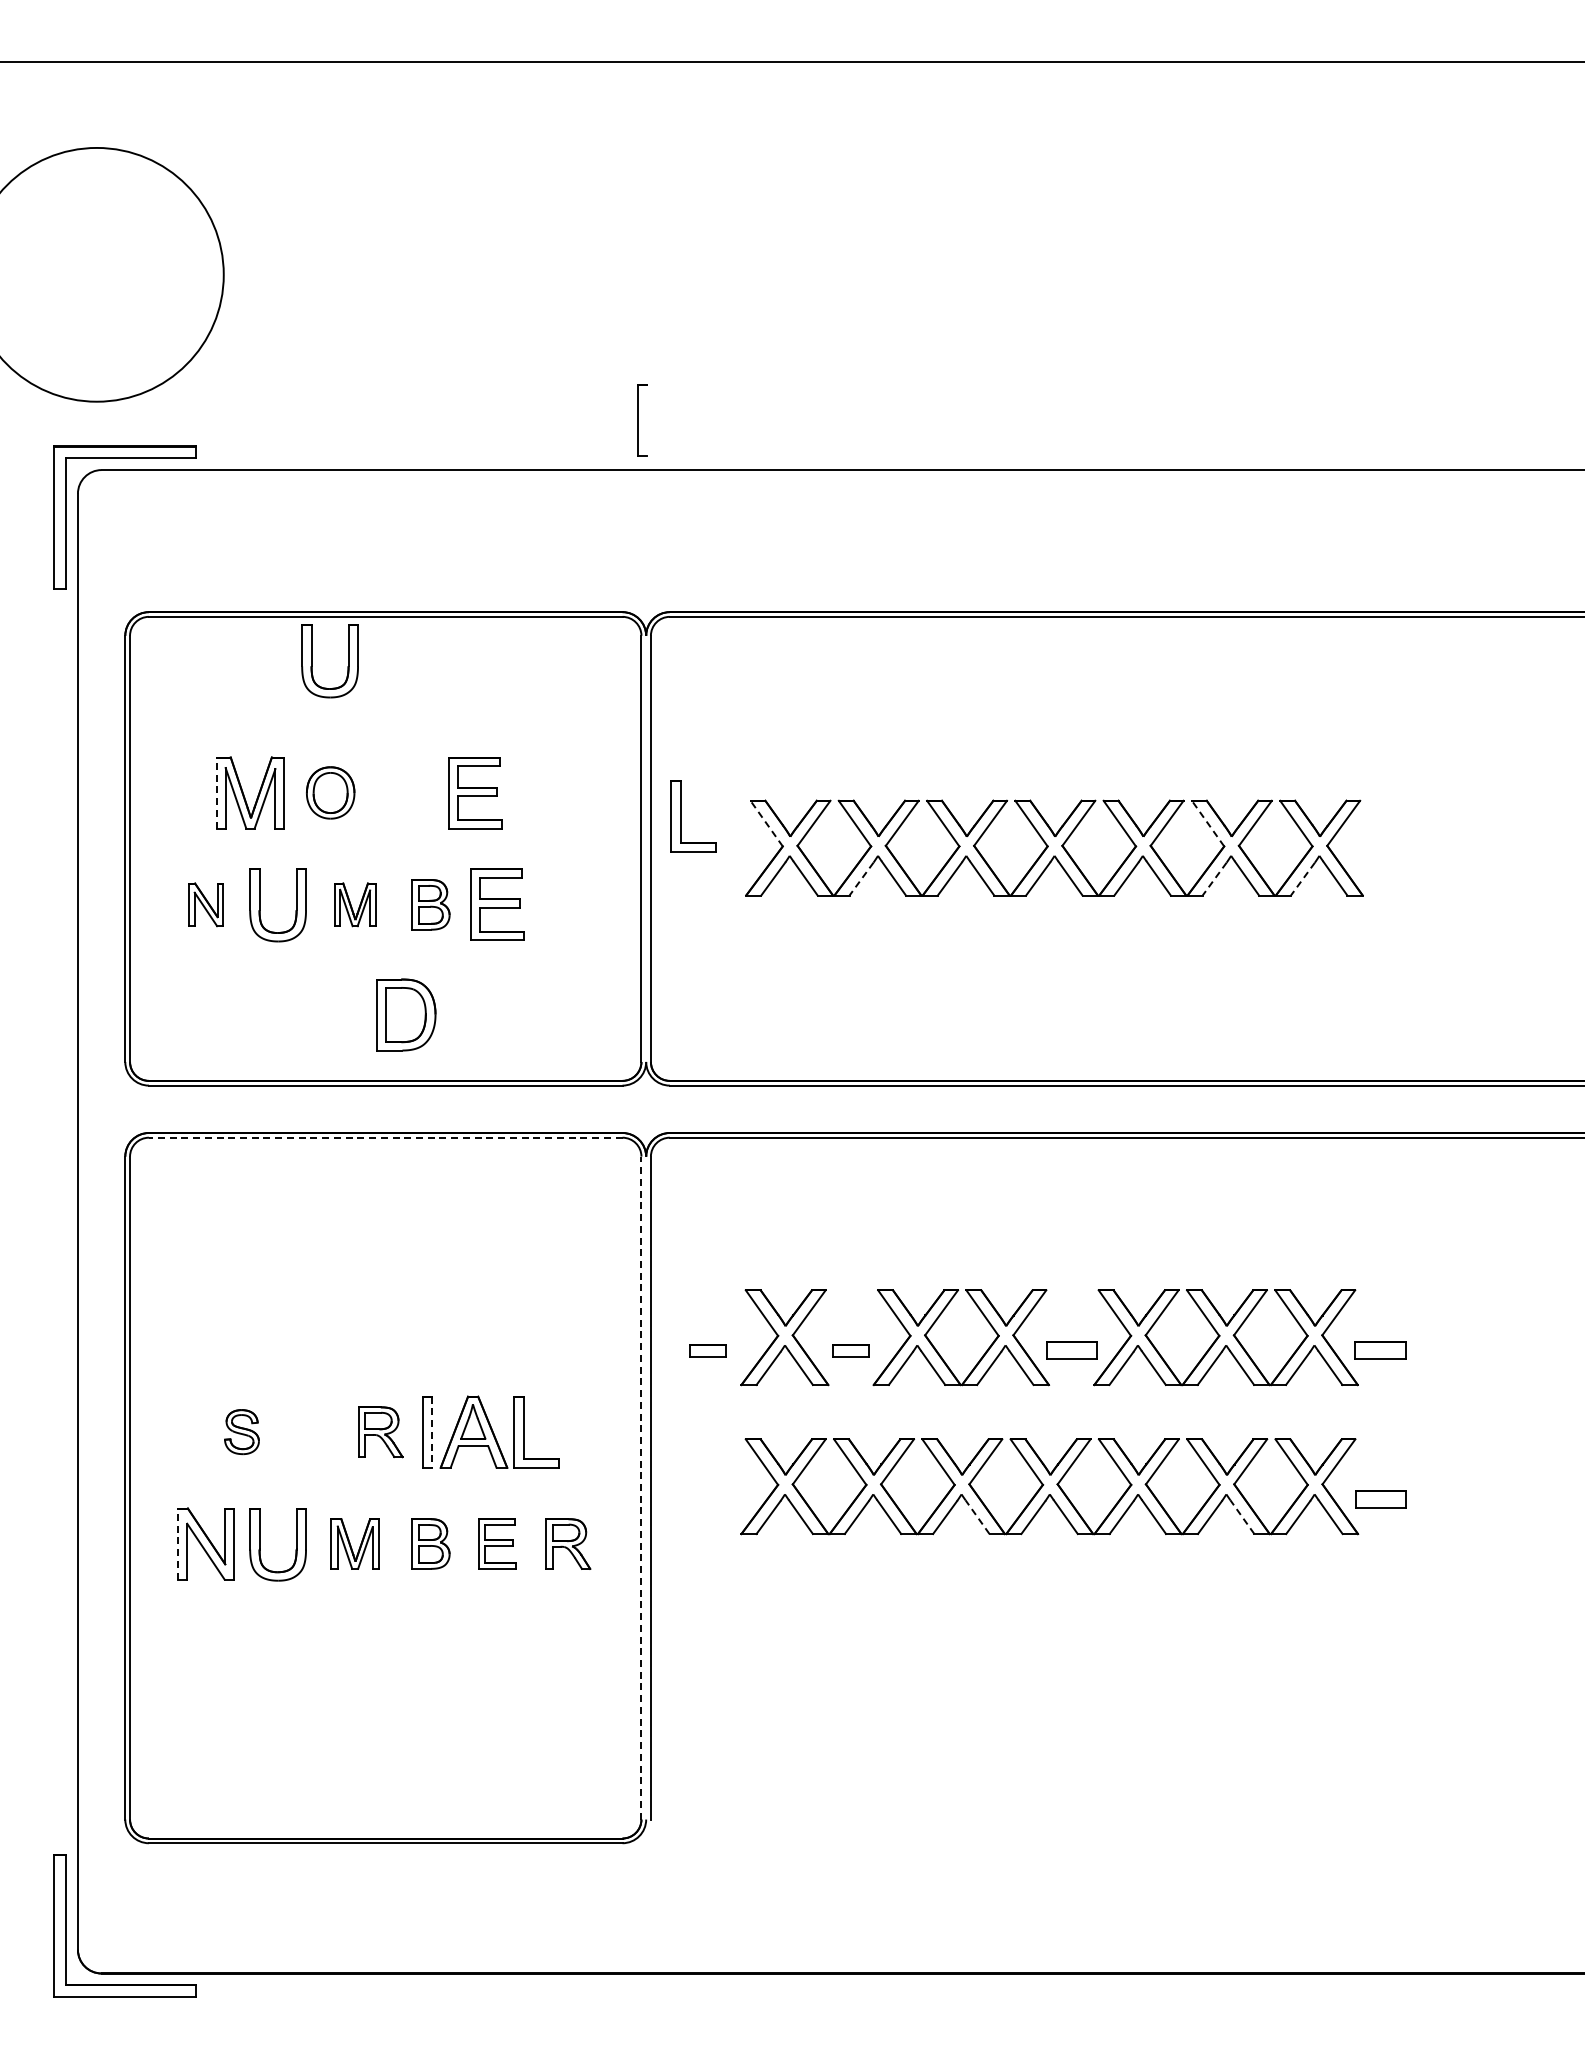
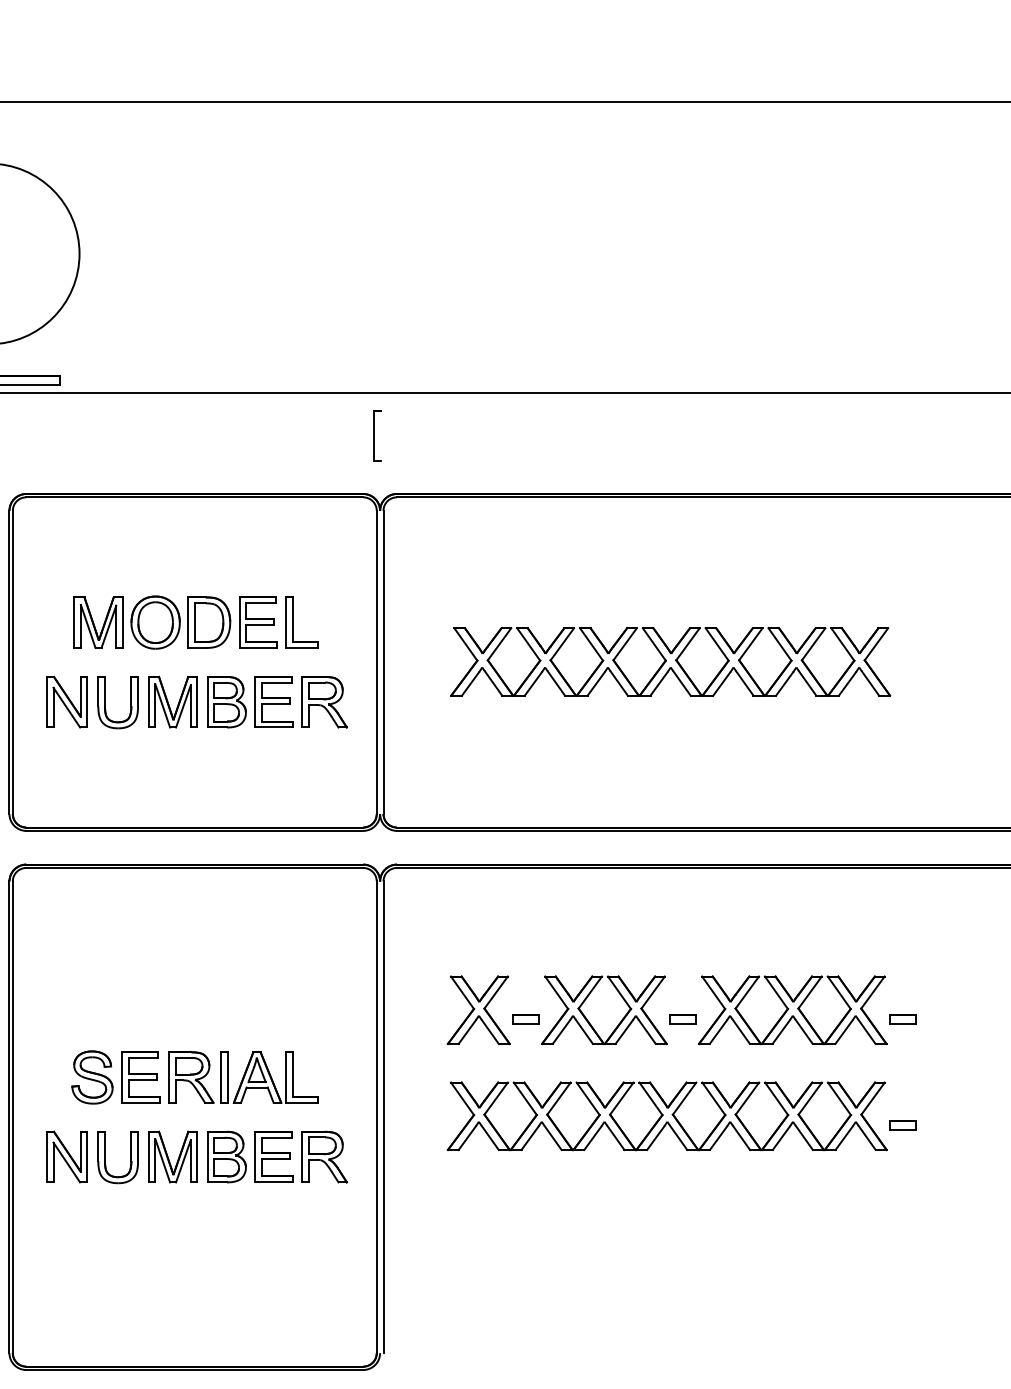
part: (642, 420) -> (377, 435), moved
part: (312, 661) -> (142, 529), removed
part: (330, 792) -> (155, 622), size x1.43
line: (216, 793) -> (74, 623), dashed -> solid
part: (681, 816) -> (293, 623), moved
line: (766, 823) -> (465, 644), dashed -> solid
line: (1208, 823) -> (780, 644), dashed -> solid
line: (861, 879) -> (533, 684), dashed -> solid
line: (1214, 879) -> (784, 684), dashed -> solid
line: (1302, 879) -> (847, 684), dashed -> solid
part: (205, 904) -> (66, 702), size x1.67
part: (354, 904) -> (172, 702), size x1.67
part: (430, 904) -> (226, 702), size x1.43
part: (568, 904) -> (324, 702), added
part: (406, 1014) -> (209, 622), moved
line: (385, 1137) -> (194, 867), dashed -> solid
part: (707, 1350) -> (423, 1019), removed
part: (1071, 1350) -> (682, 1019), size x0.71
part: (1380, 1350) -> (902, 1019), size x0.71
part: (241, 1431) -> (92, 1077), size x1.67
part: (380, 1431) -> (191, 1077), size x1.43
part: (309, 1432) -> (140, 1077), added
line: (432, 1432) -> (228, 1077), dashed -> solid
line: (641, 1487) -> (376, 1116), dashed -> solid
part: (1380, 1499) -> (902, 1125), size x0.71
line: (977, 1517) -> (615, 1138), dashed -> solid
line: (1242, 1517) -> (804, 1138), dashed -> solid
part: (354, 1543) -> (172, 1156), size x1.43
part: (430, 1543) -> (226, 1156), size x1.43
part: (568, 1543) -> (324, 1156), size x1.43
line: (178, 1544) -> (47, 1157), dashed -> solid
part: (497, 1544) -> (274, 1157), size x1.43

